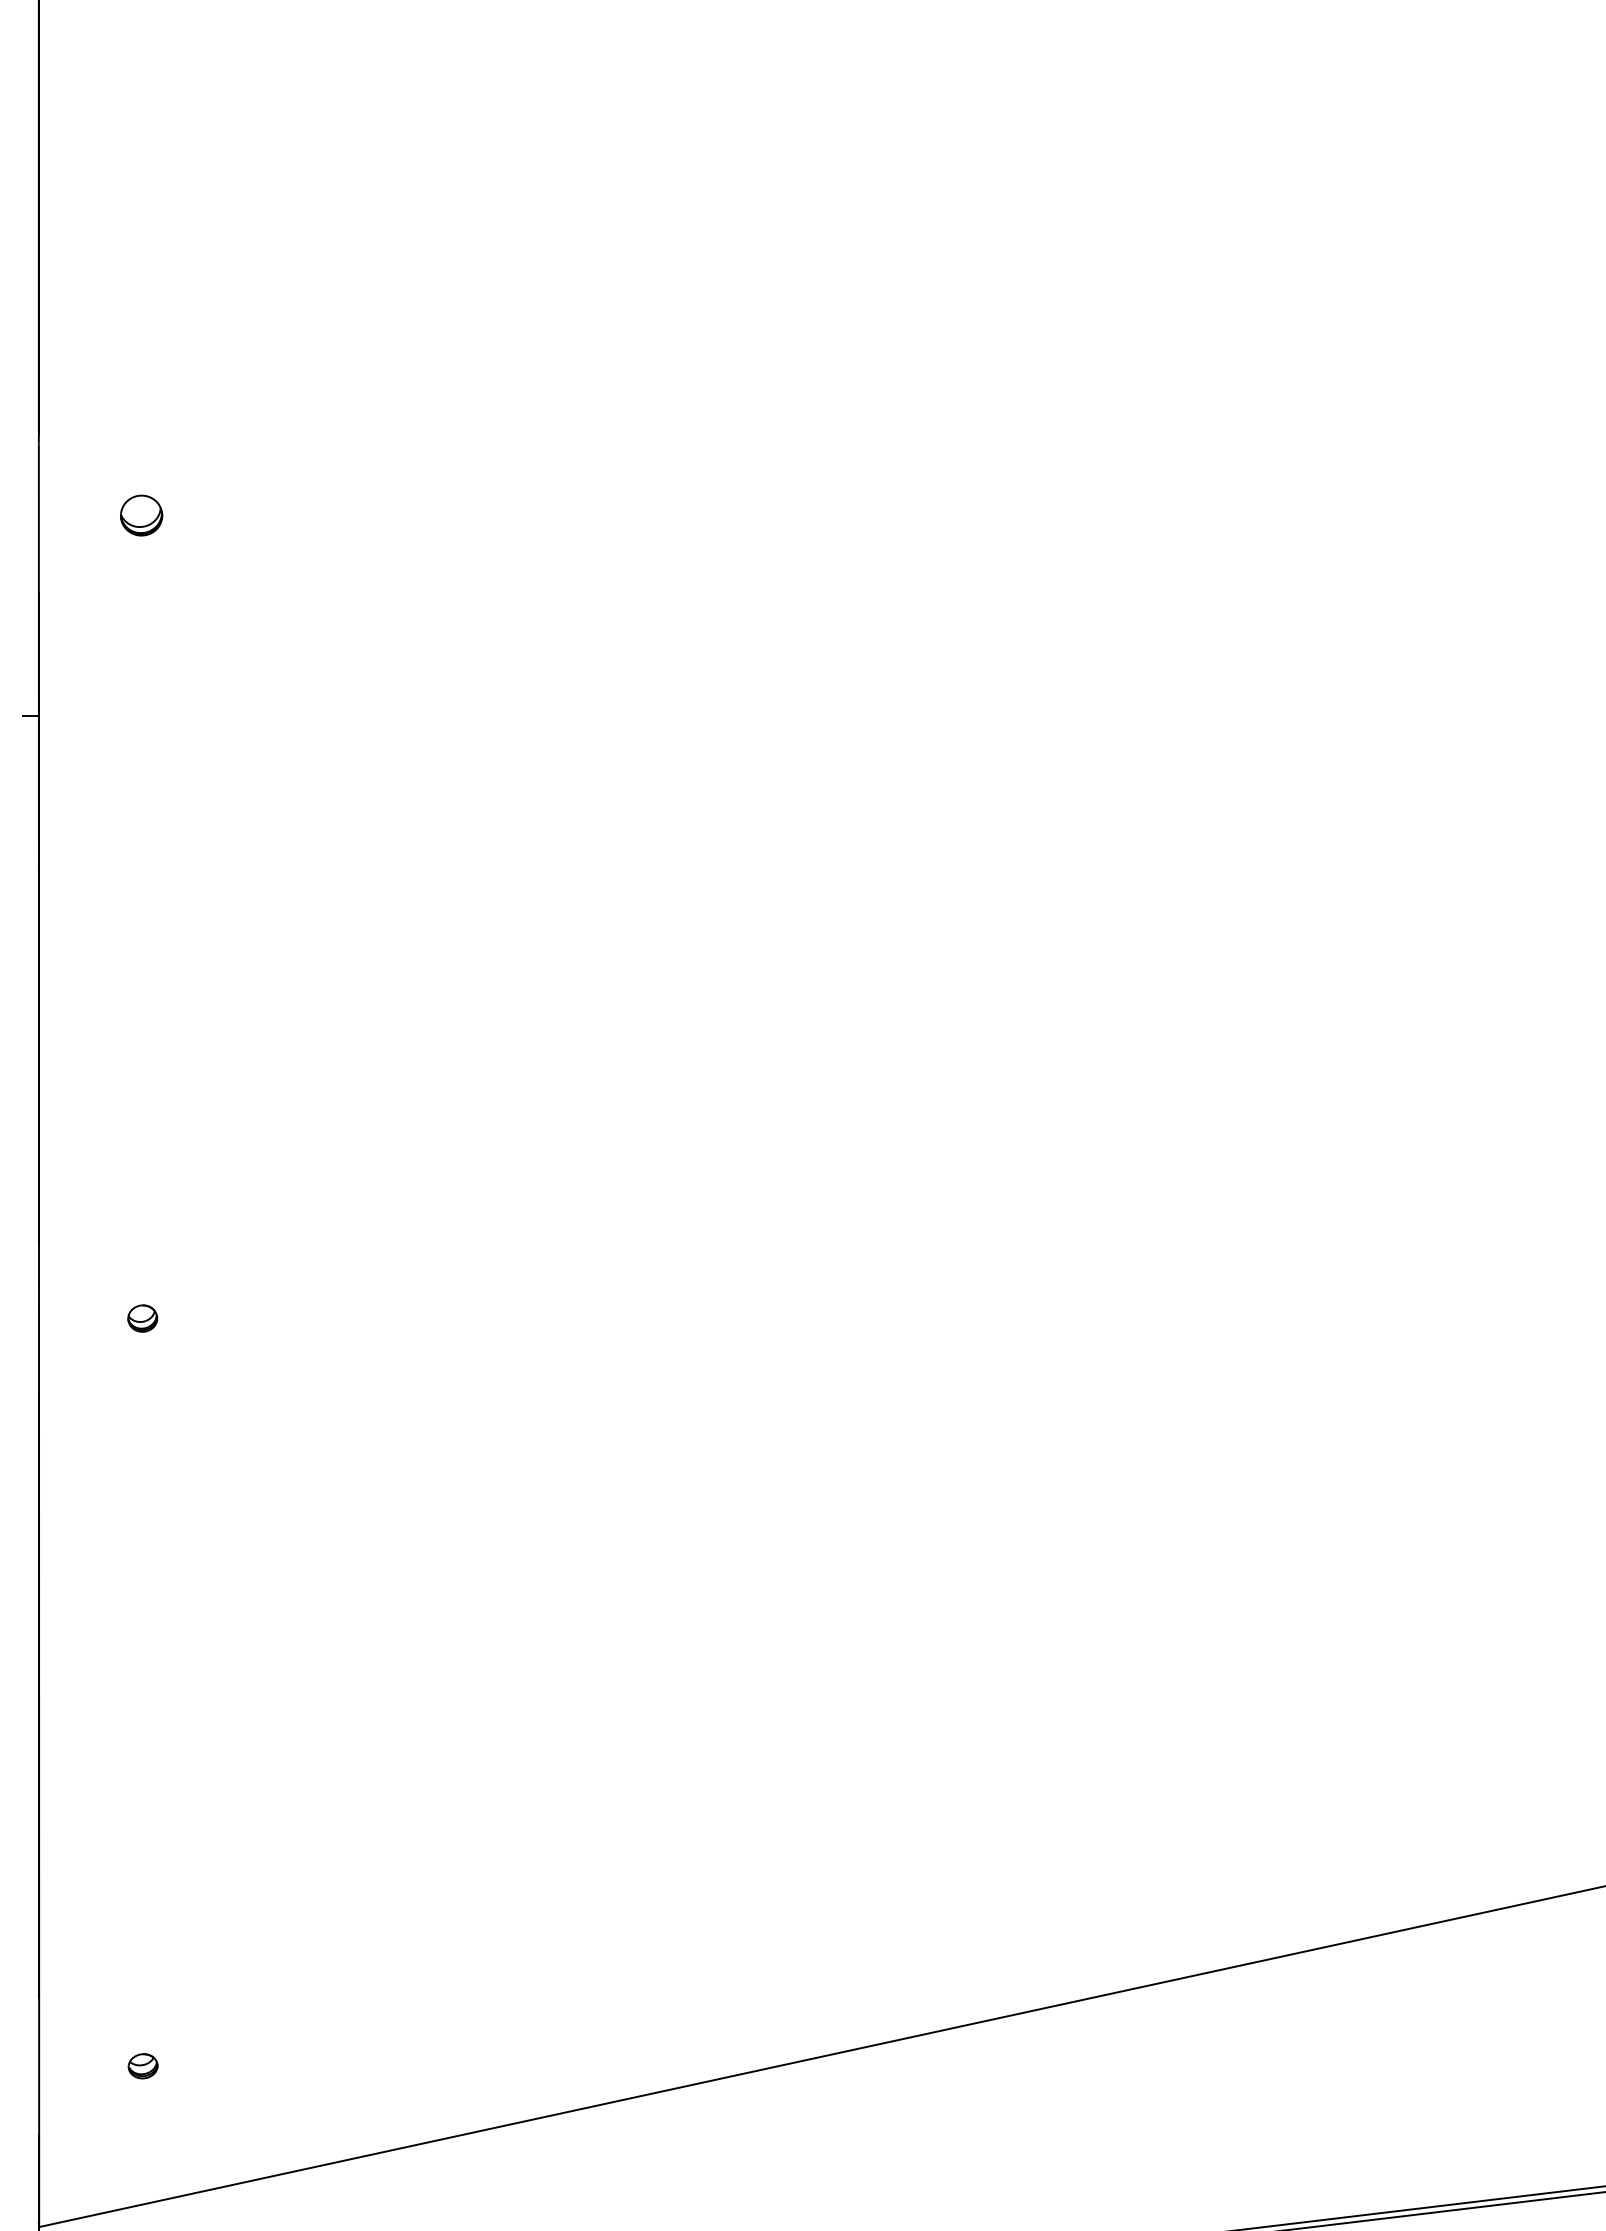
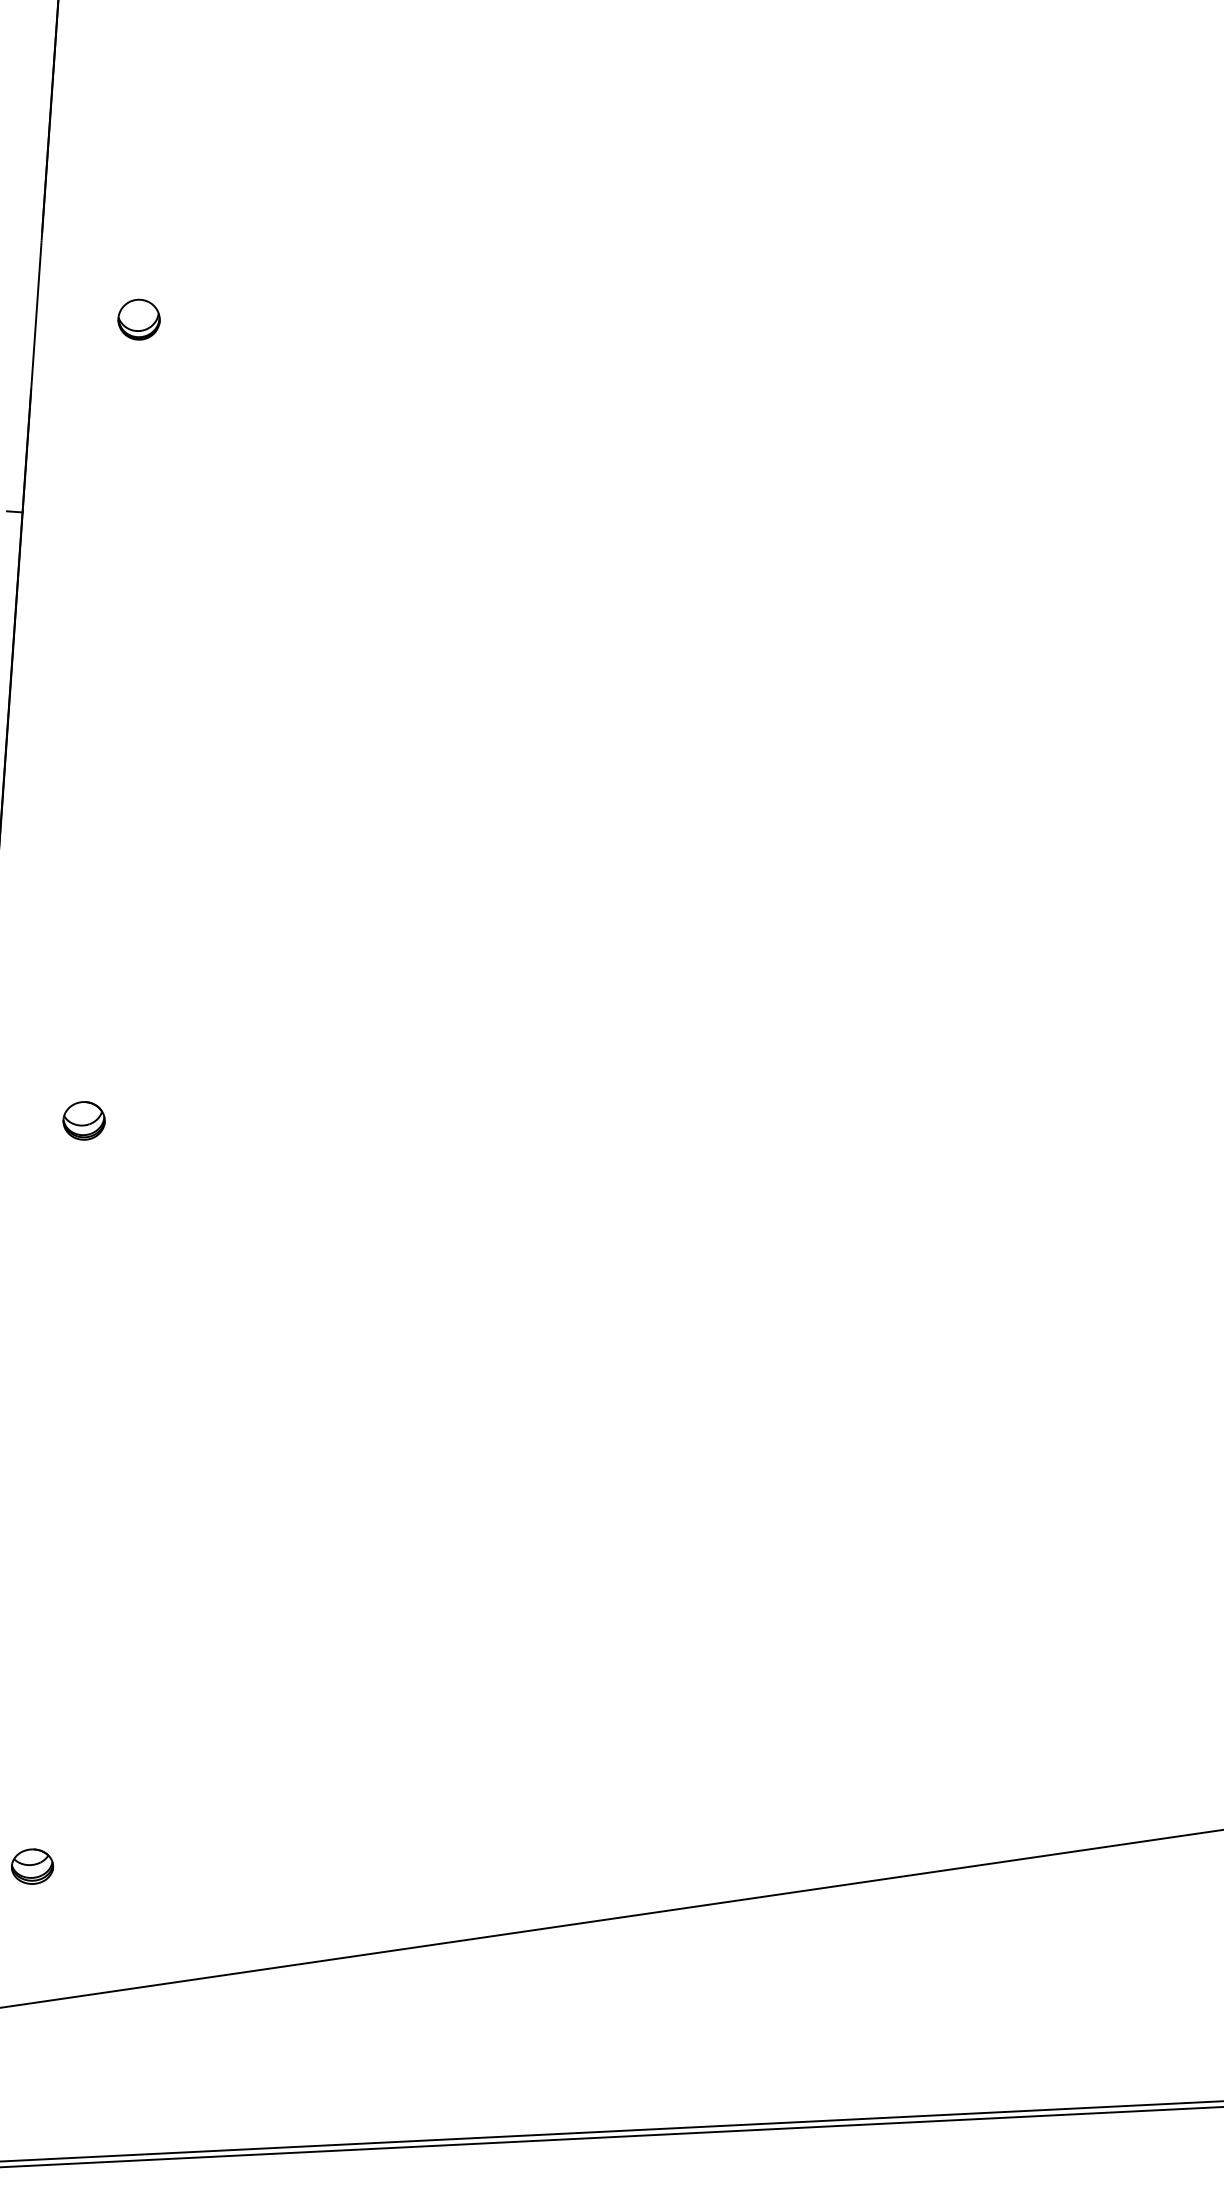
part: (142, 1318) -> (83, 1120), size x1.43
part: (142, 2066) -> (31, 1866), size x1.43

